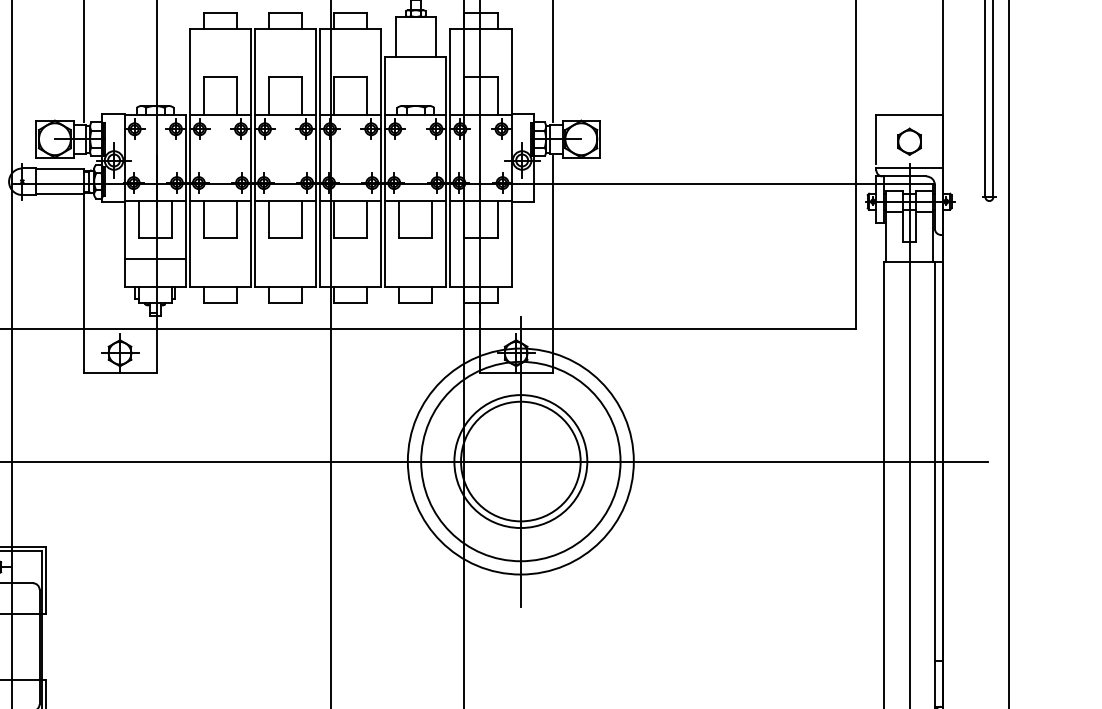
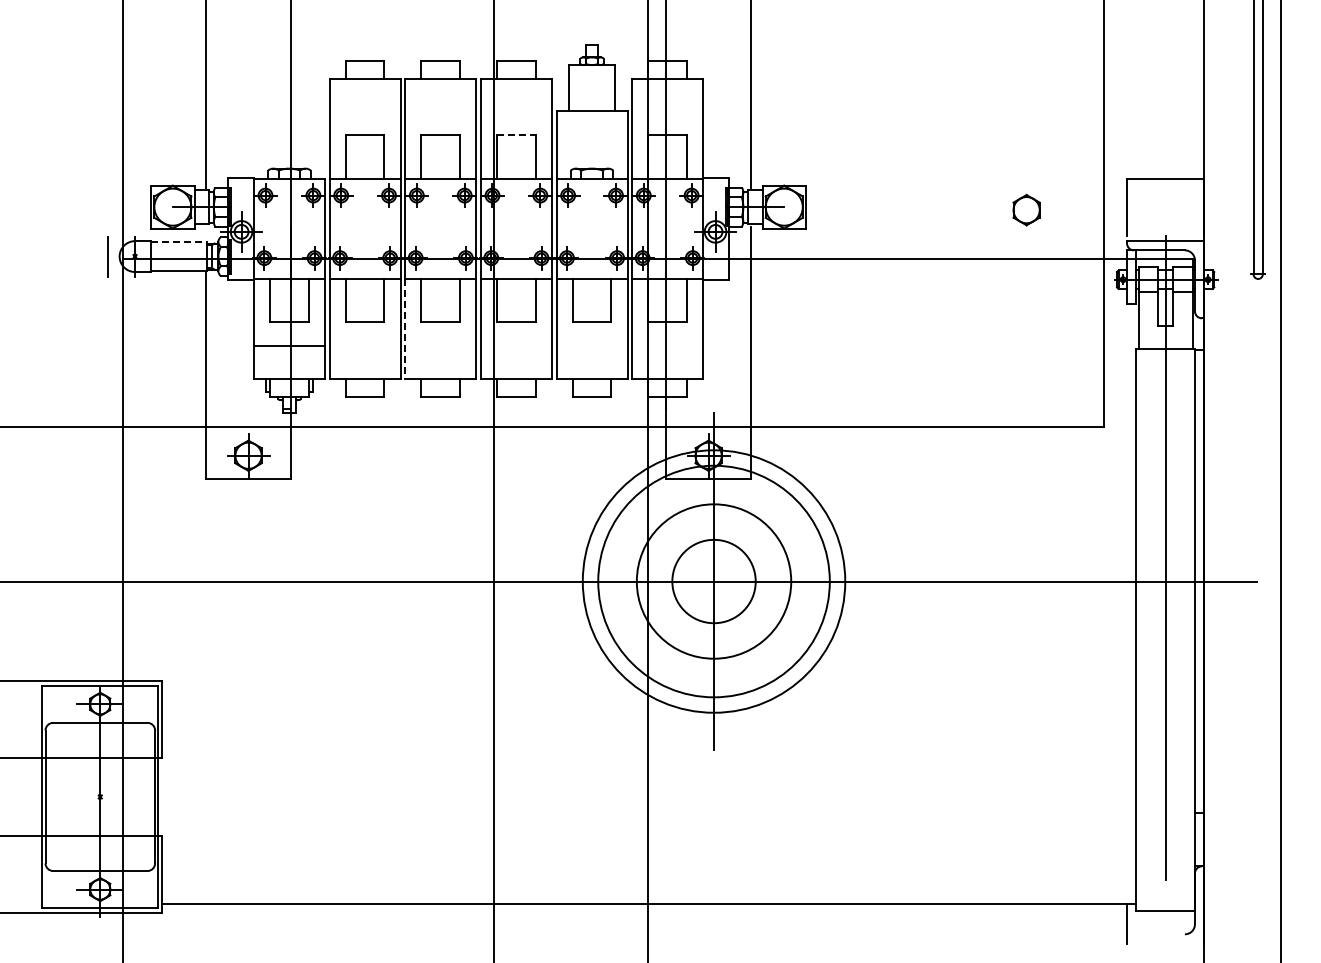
line: (350, 77) -> (516, 135), solid -> dashed
part: (909, 141) -> (1026, 209), moved
line: (60, 169) -> (179, 242), solid -> dashed
line: (255, 243) -> (405, 328), solid -> dashed
circle: (520, 461) -> (713, 581), size x0.6

